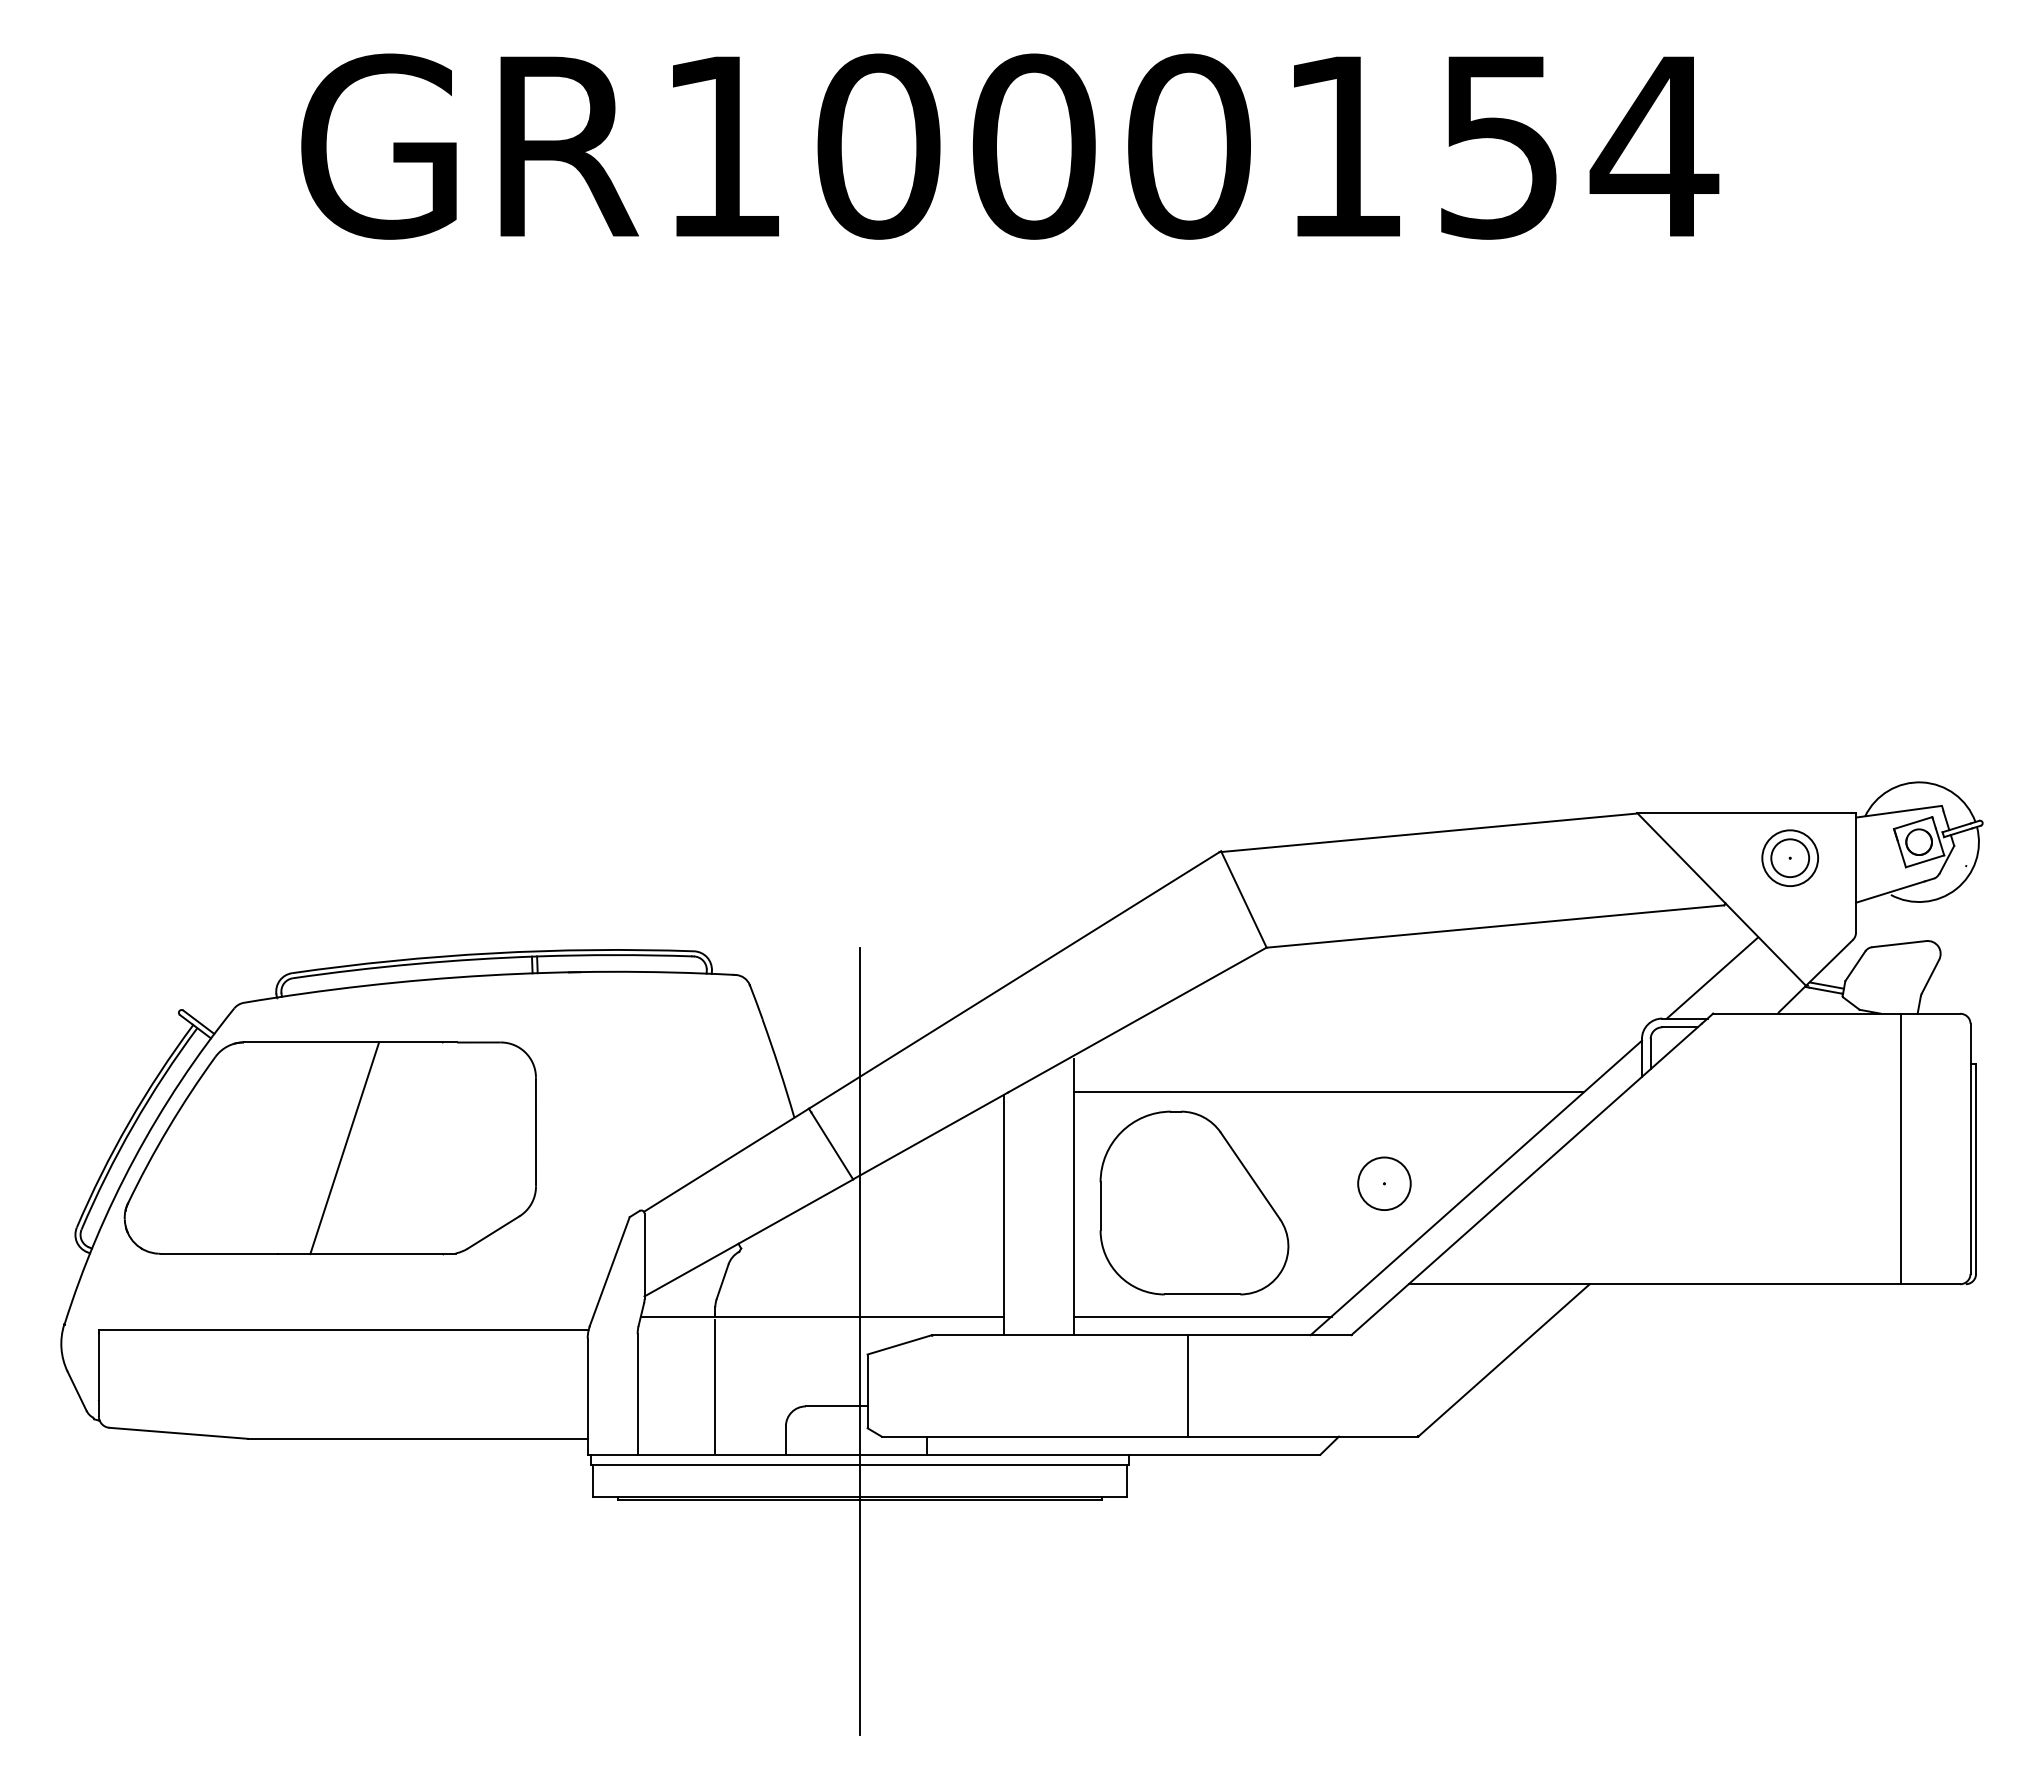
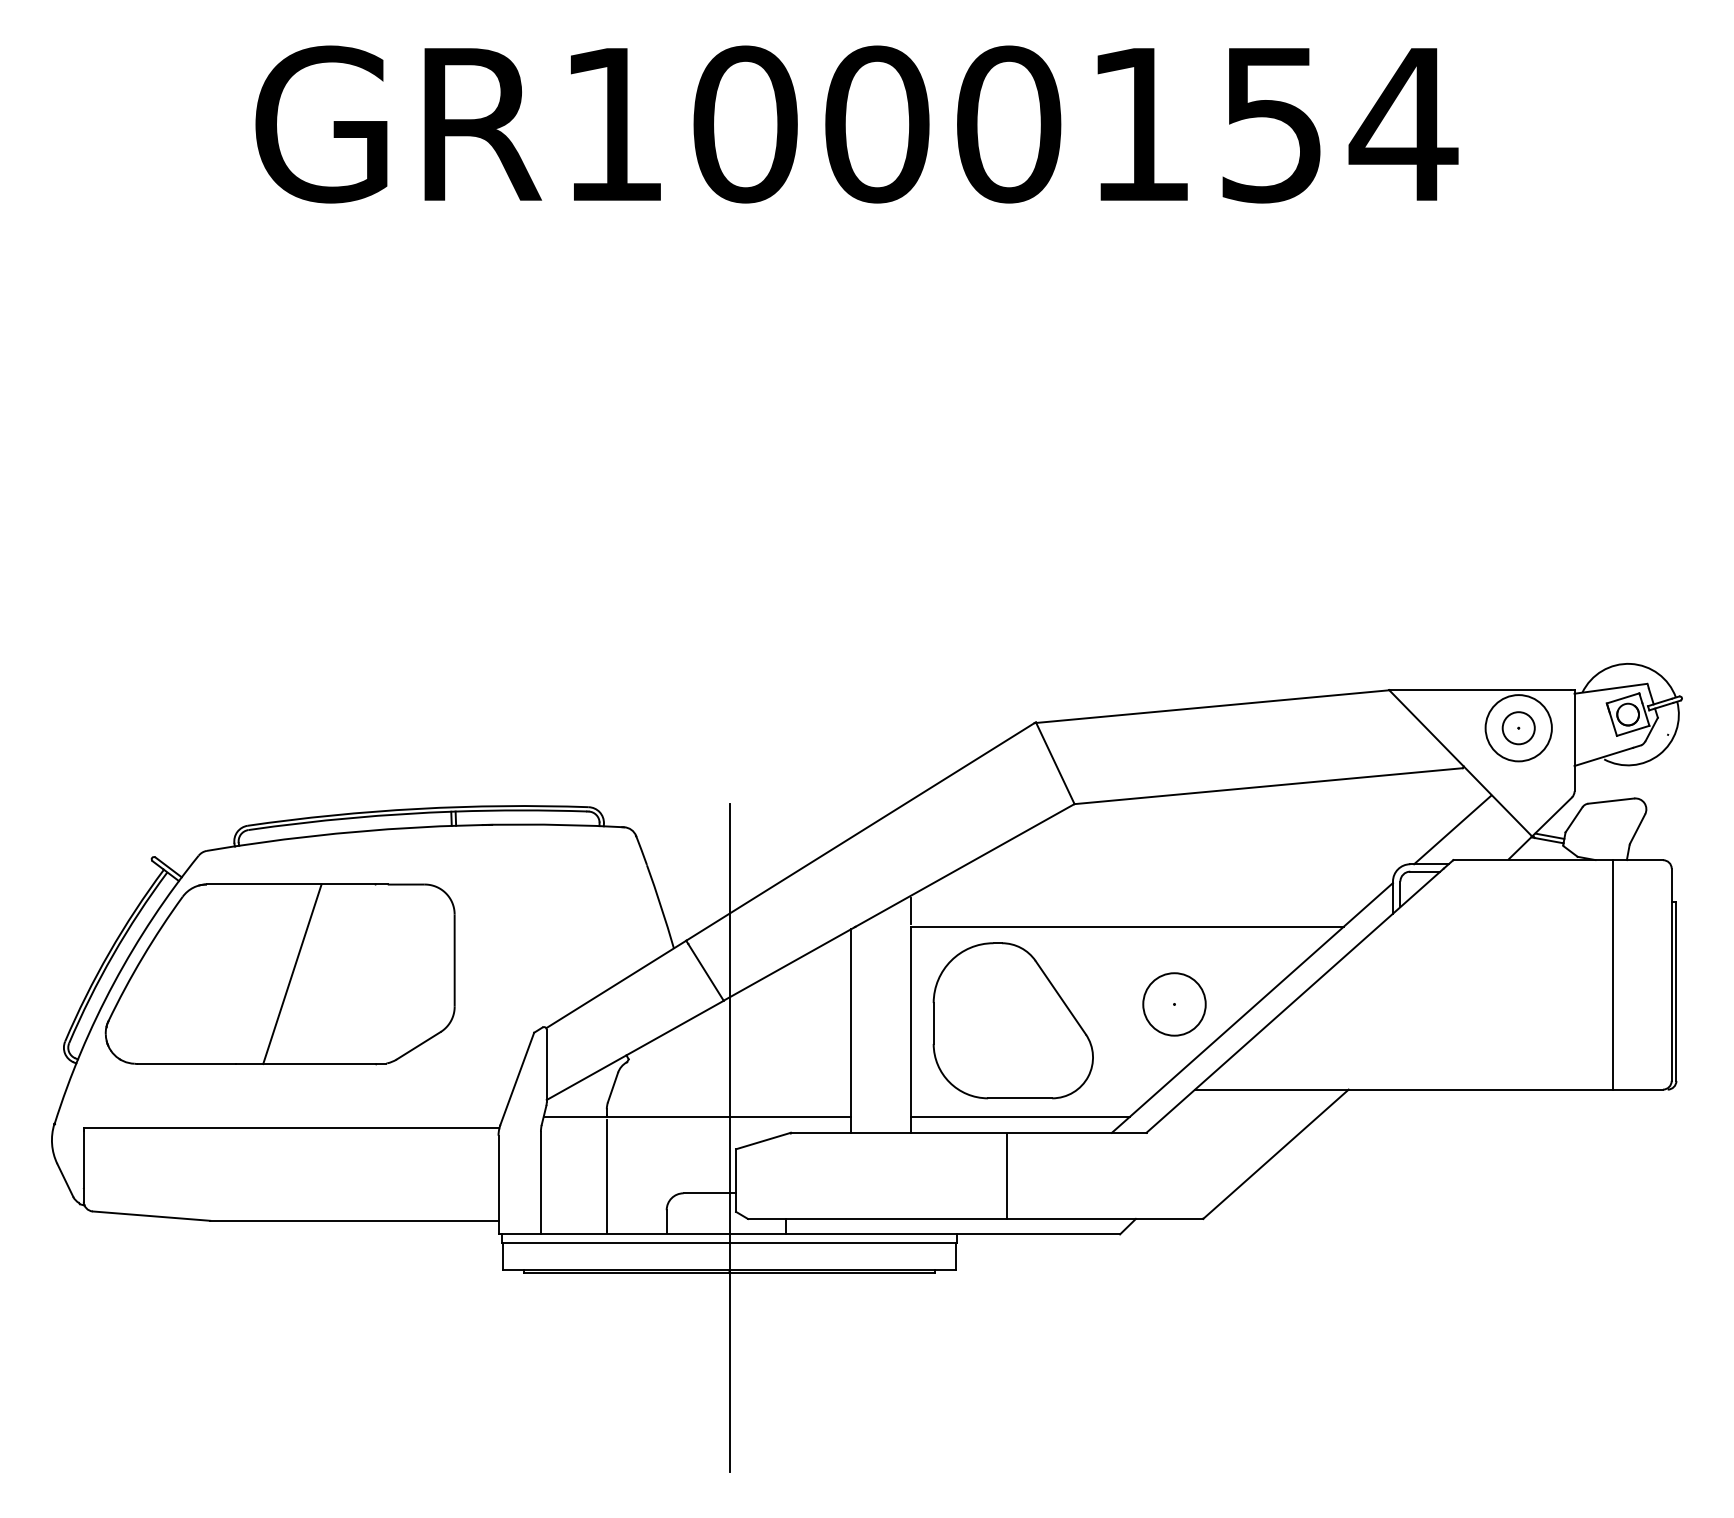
circle: (1790, 858) -> (1518, 728), size x1.4
circle: (1384, 1183) -> (1174, 1004), size x1.4

